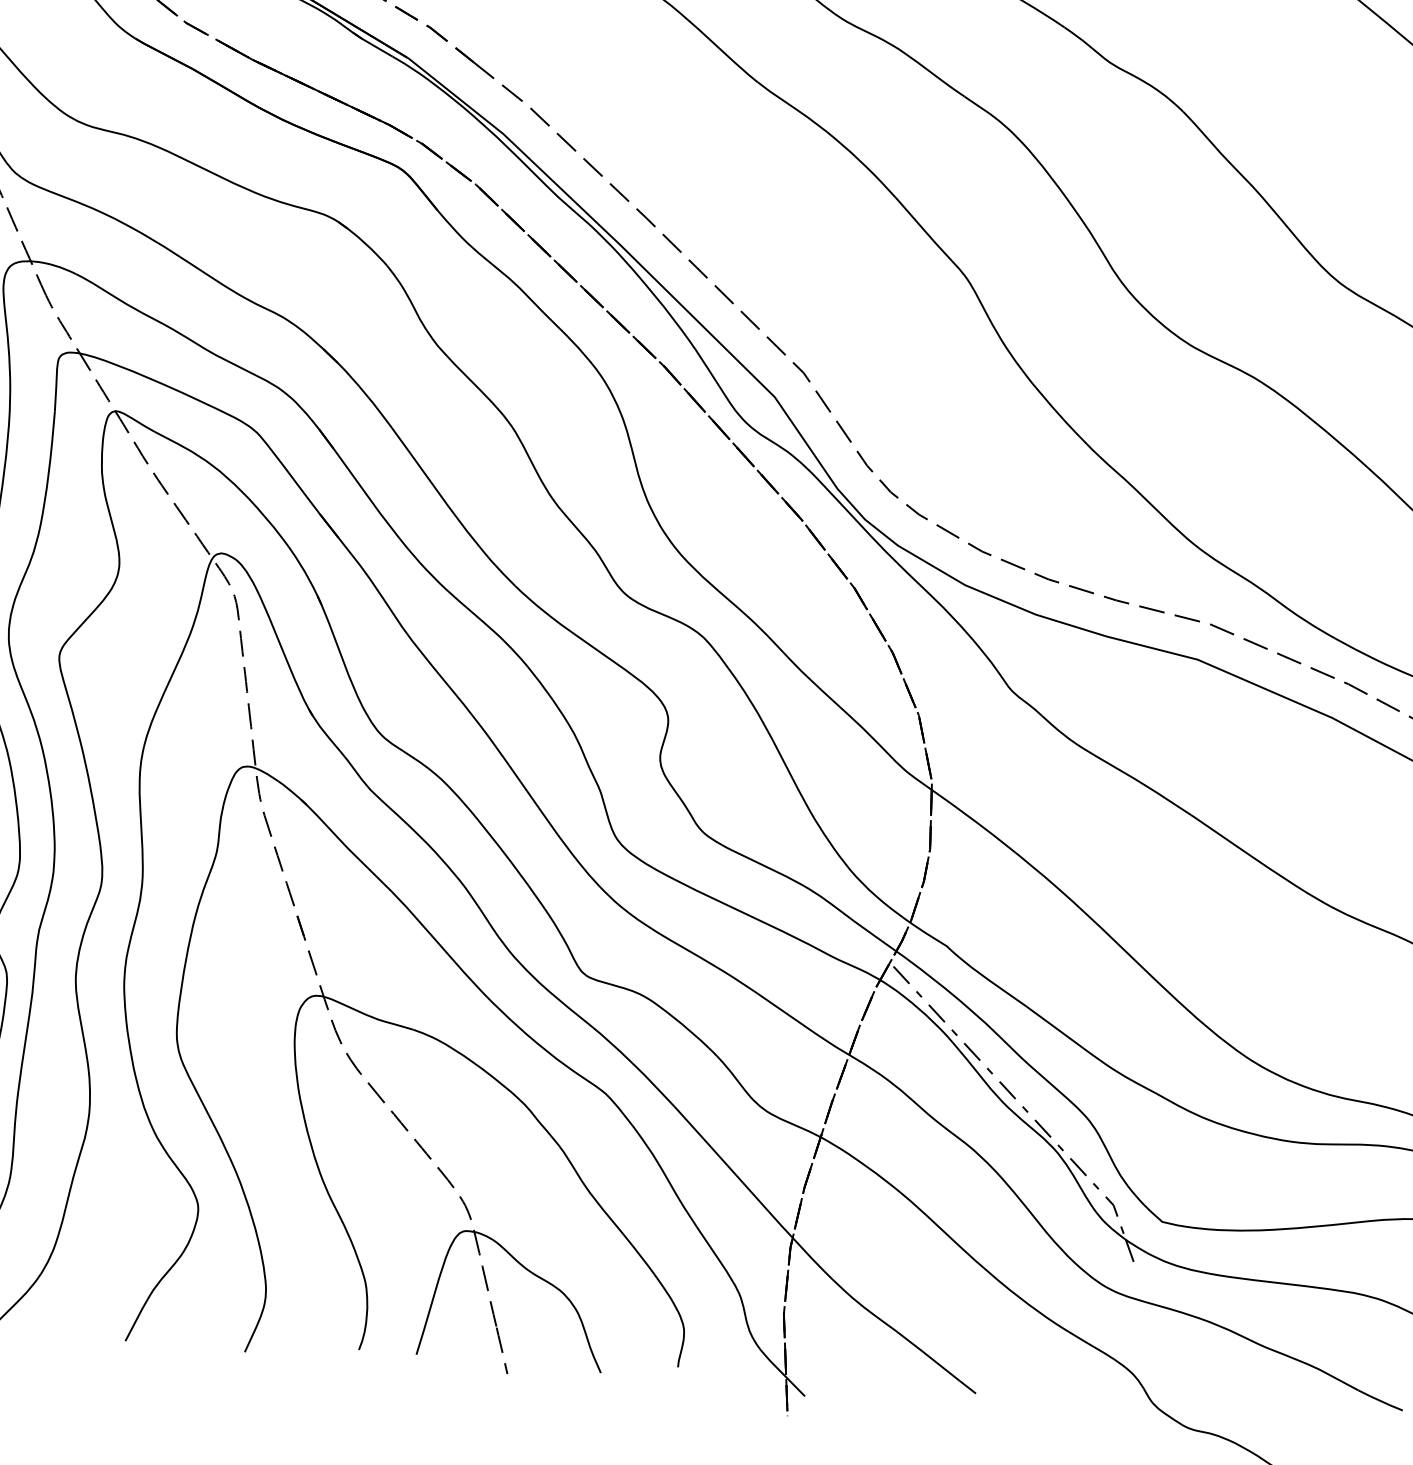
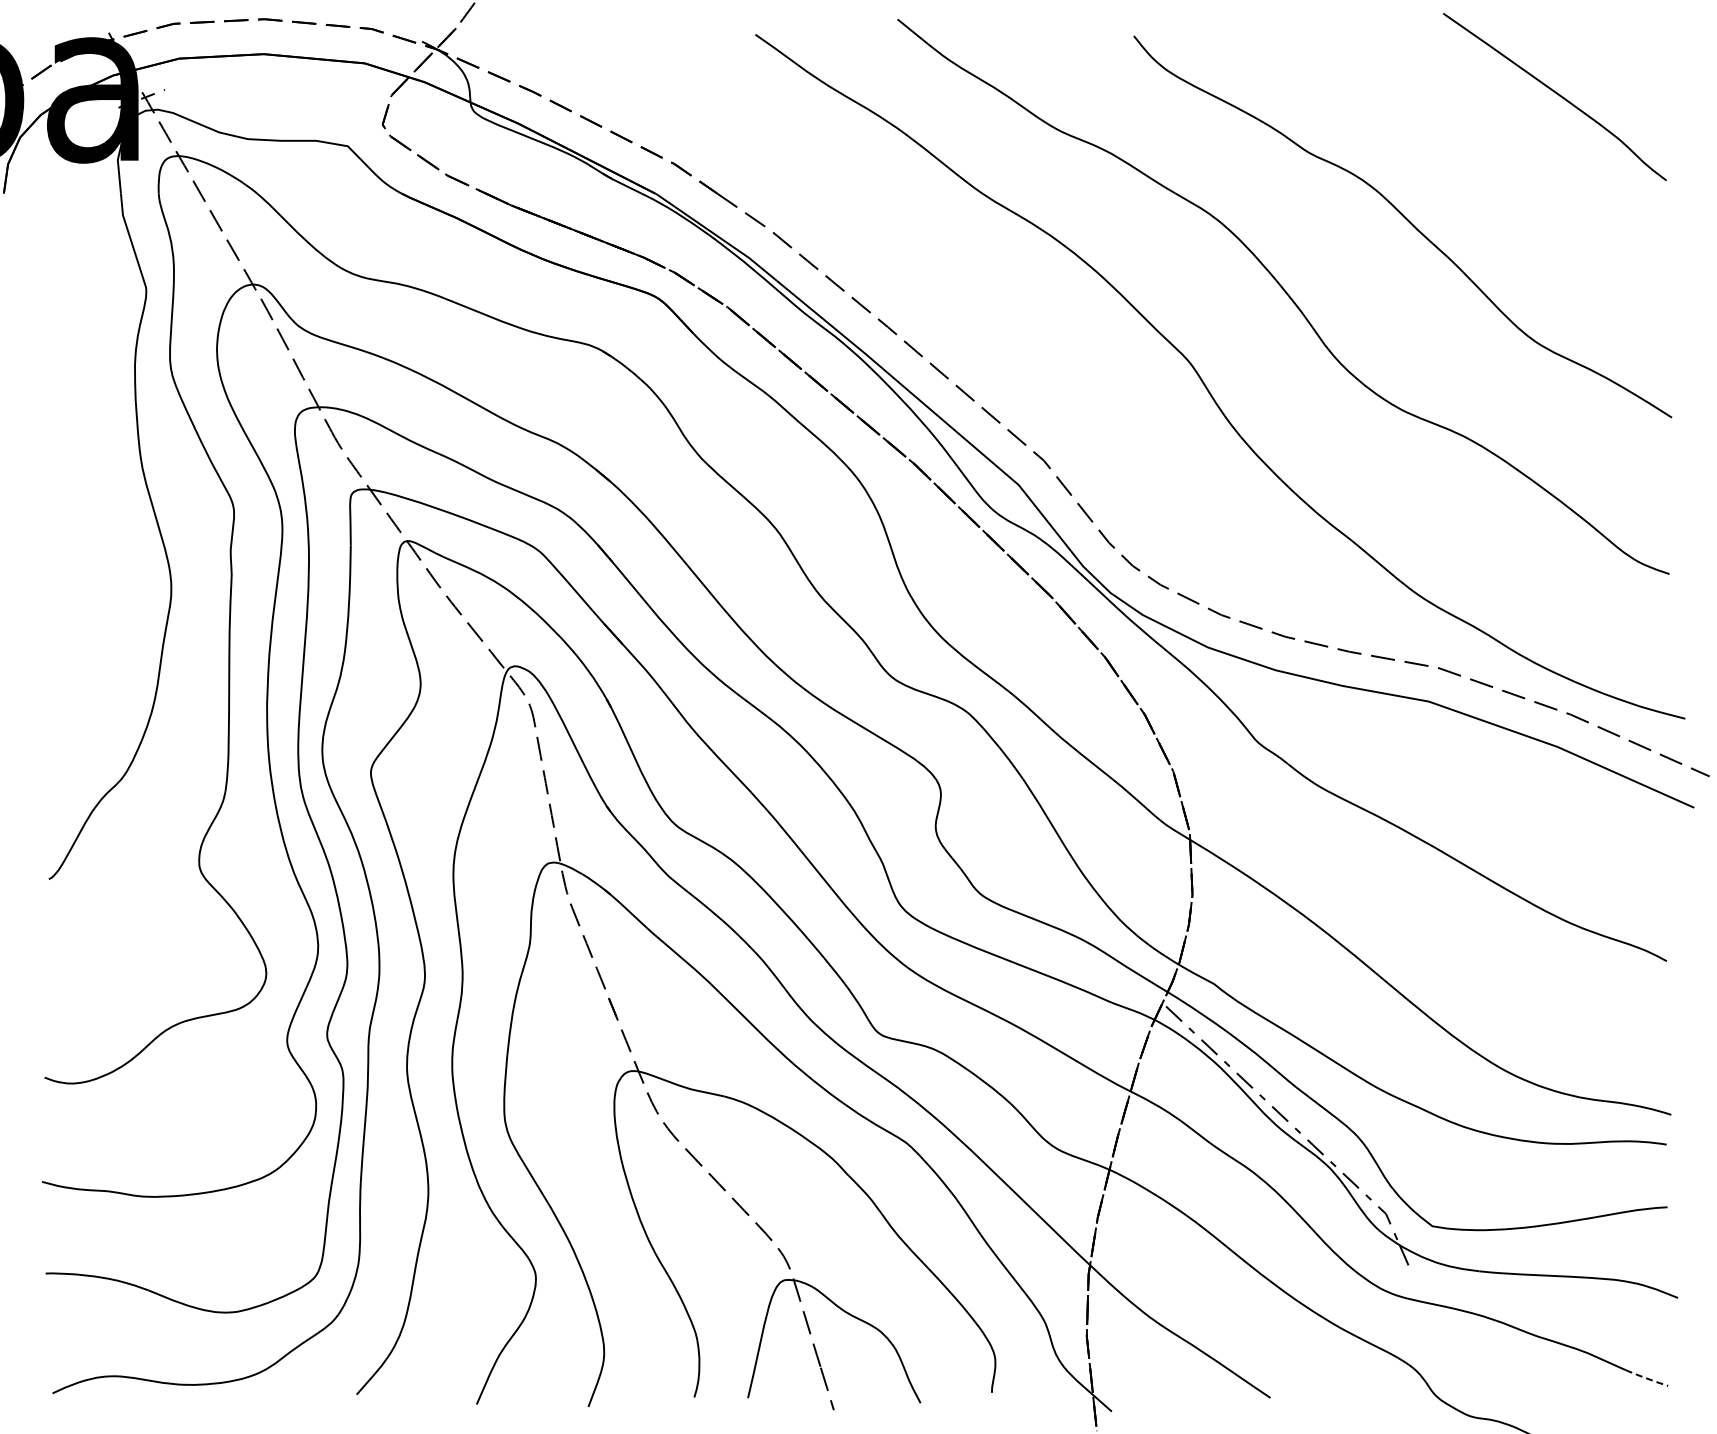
line: (1380, 1400) -> (1646, 1378), solid -> dashed

